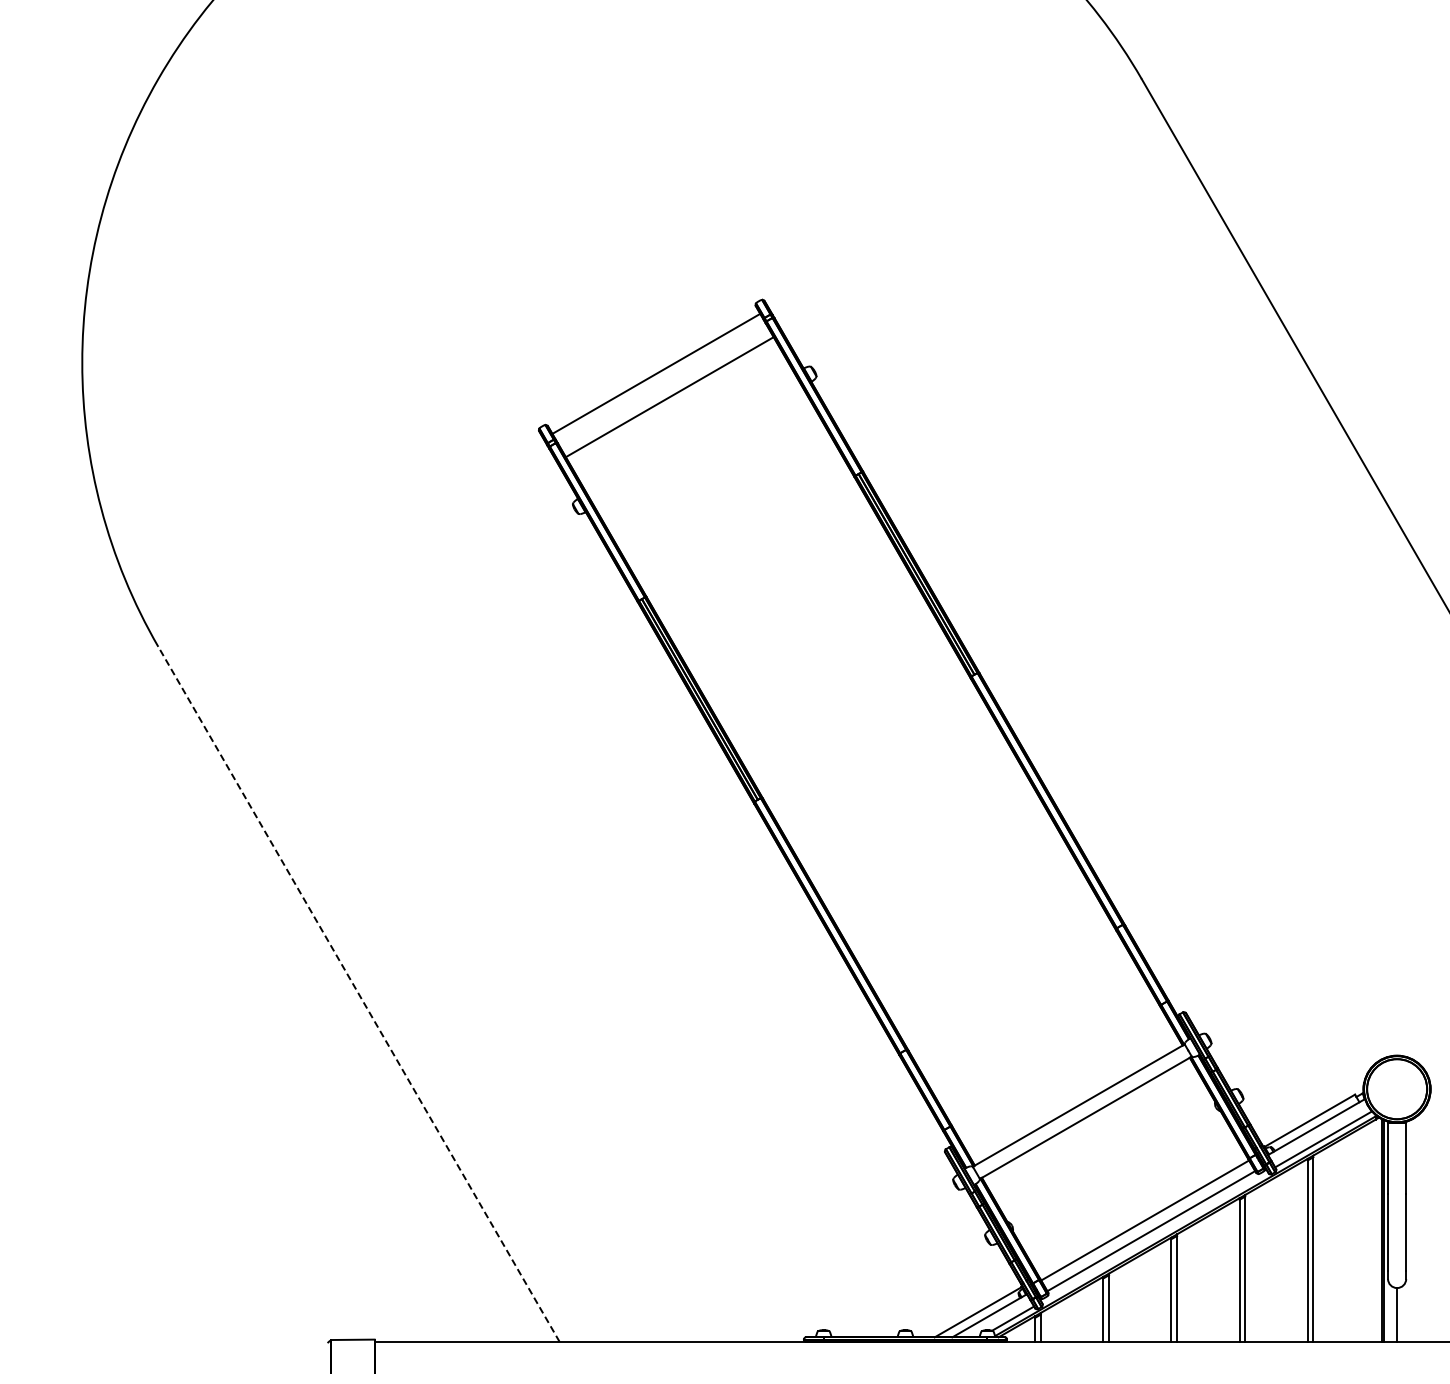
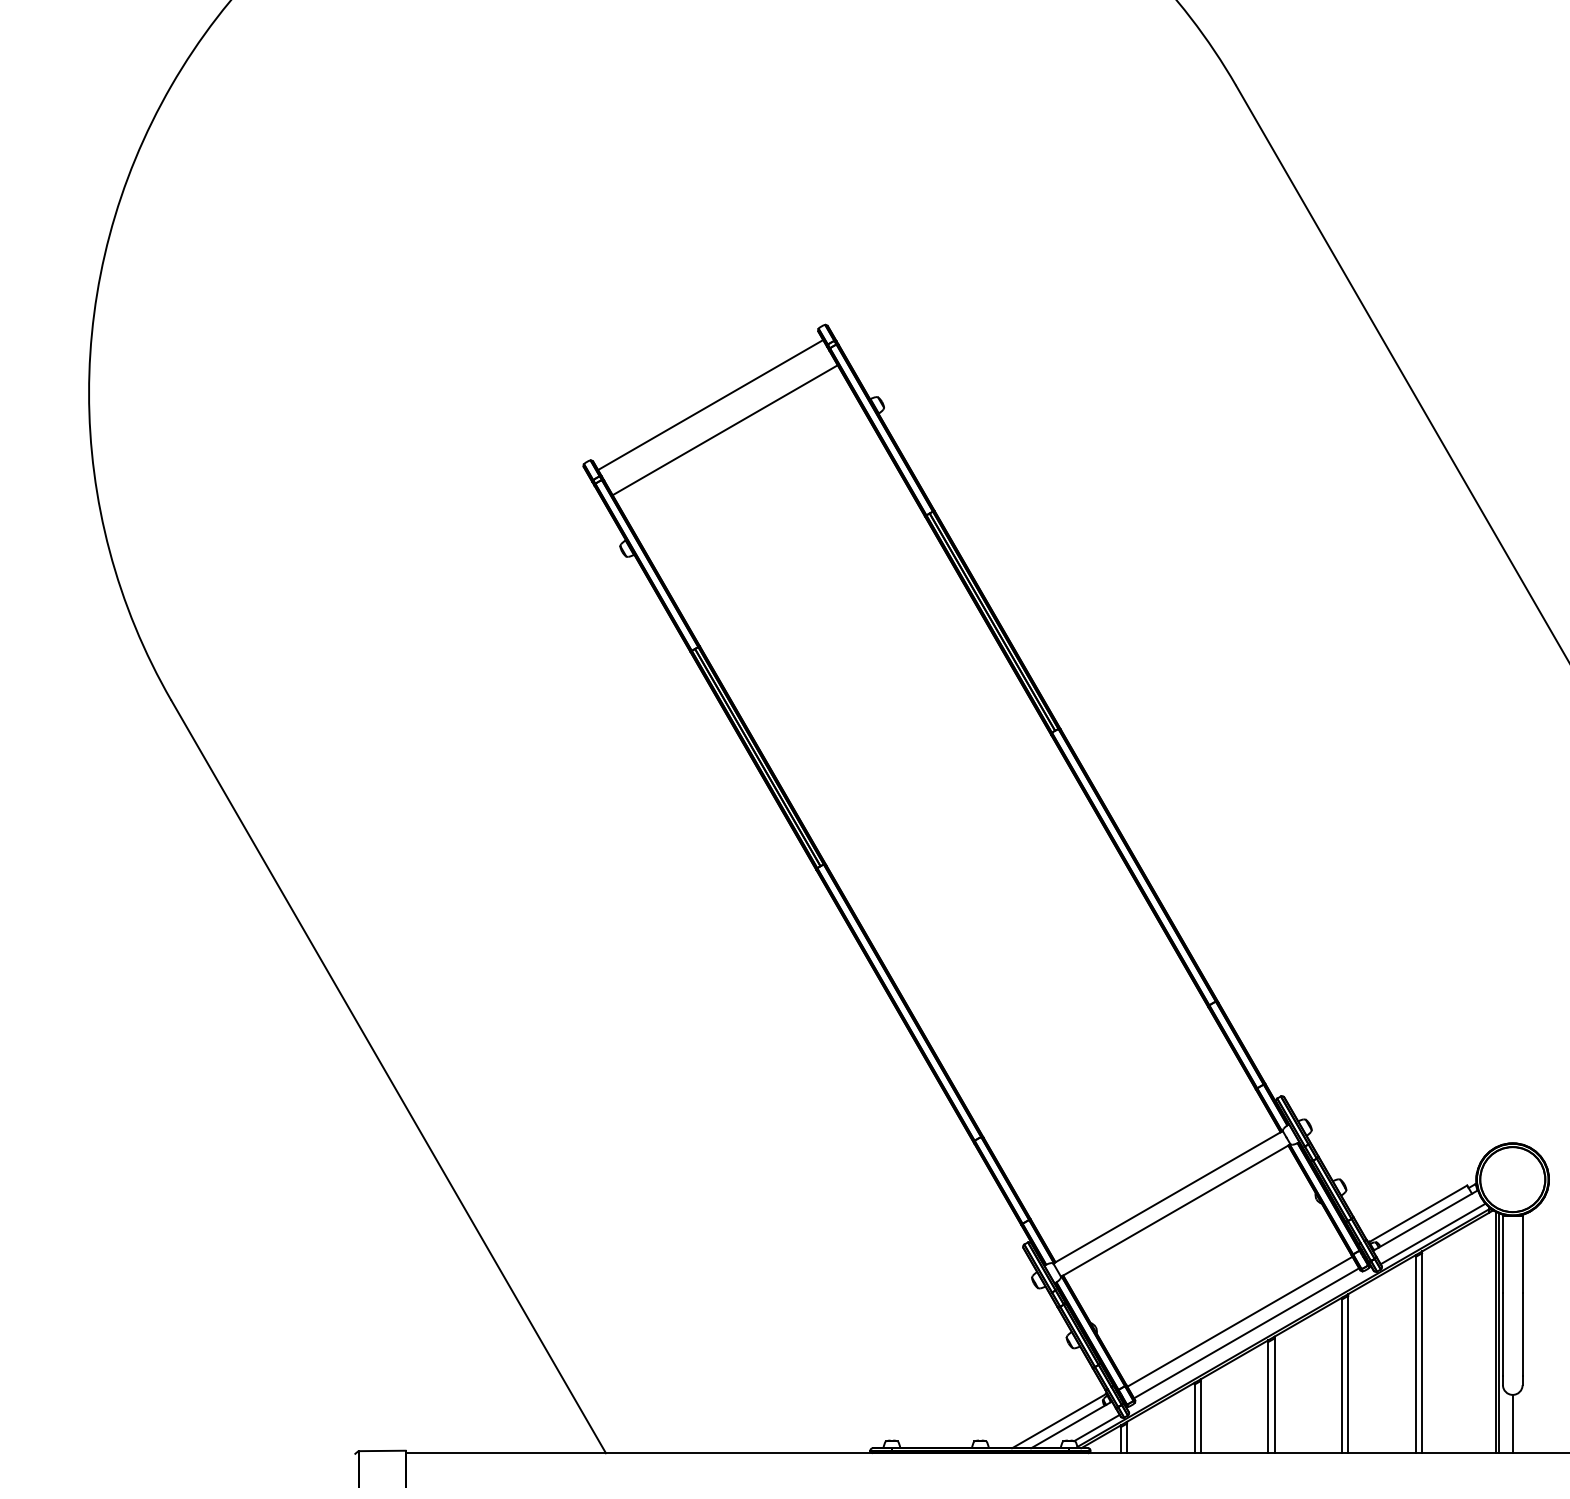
line: (358, 993) -> (388, 1075), dashed -> solid

